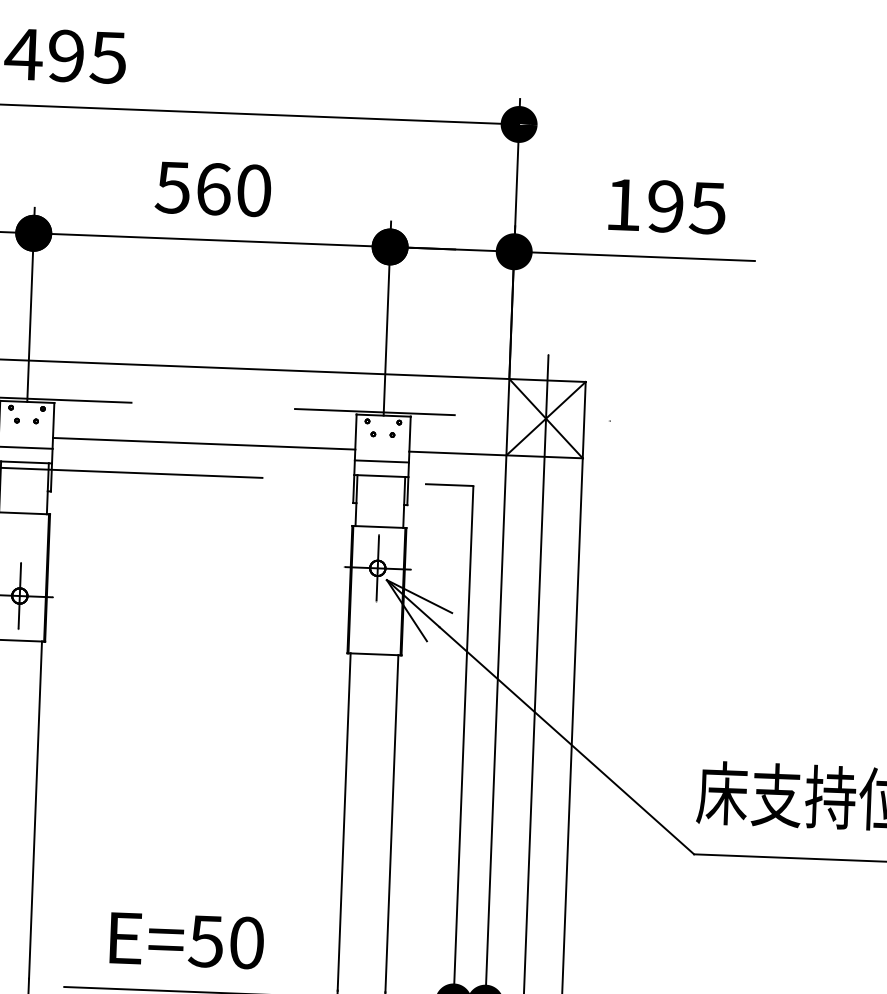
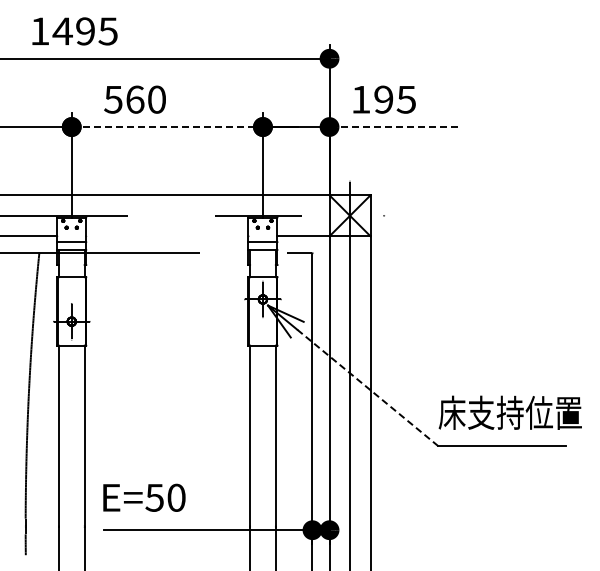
text: (212, 188) -> (134, 99), moved
text: (667, 206) -> (384, 99), moved
line: (212, 240) -> (167, 127), solid -> dashed
line: (635, 257) -> (394, 127), solid -> dashed
line: (204, 444) -> (167, 236), removed
line: (568, 741) -> (368, 388), solid -> dashed
text: (187, 940) -> (144, 497), moved

